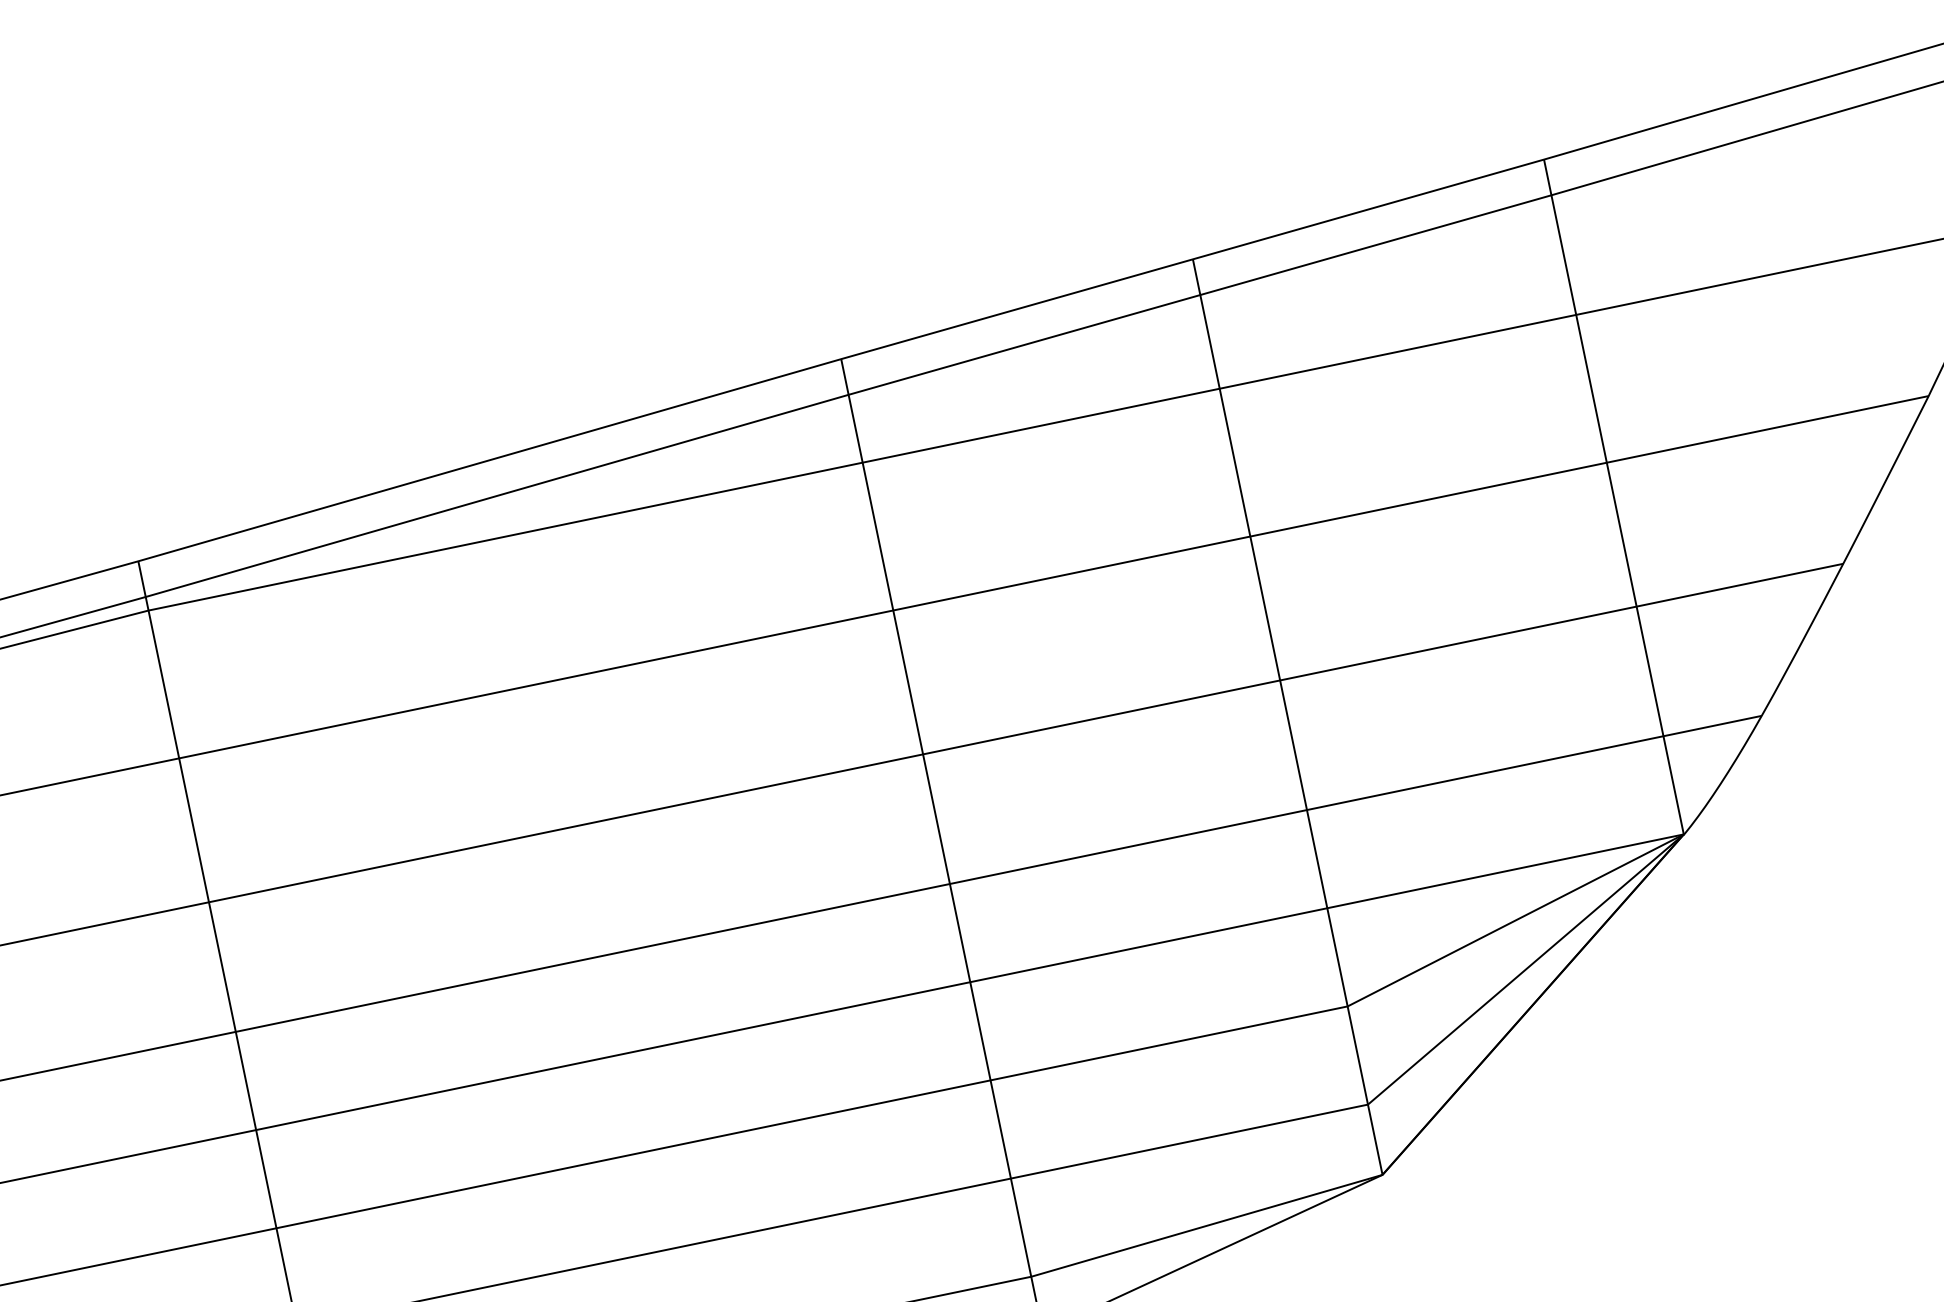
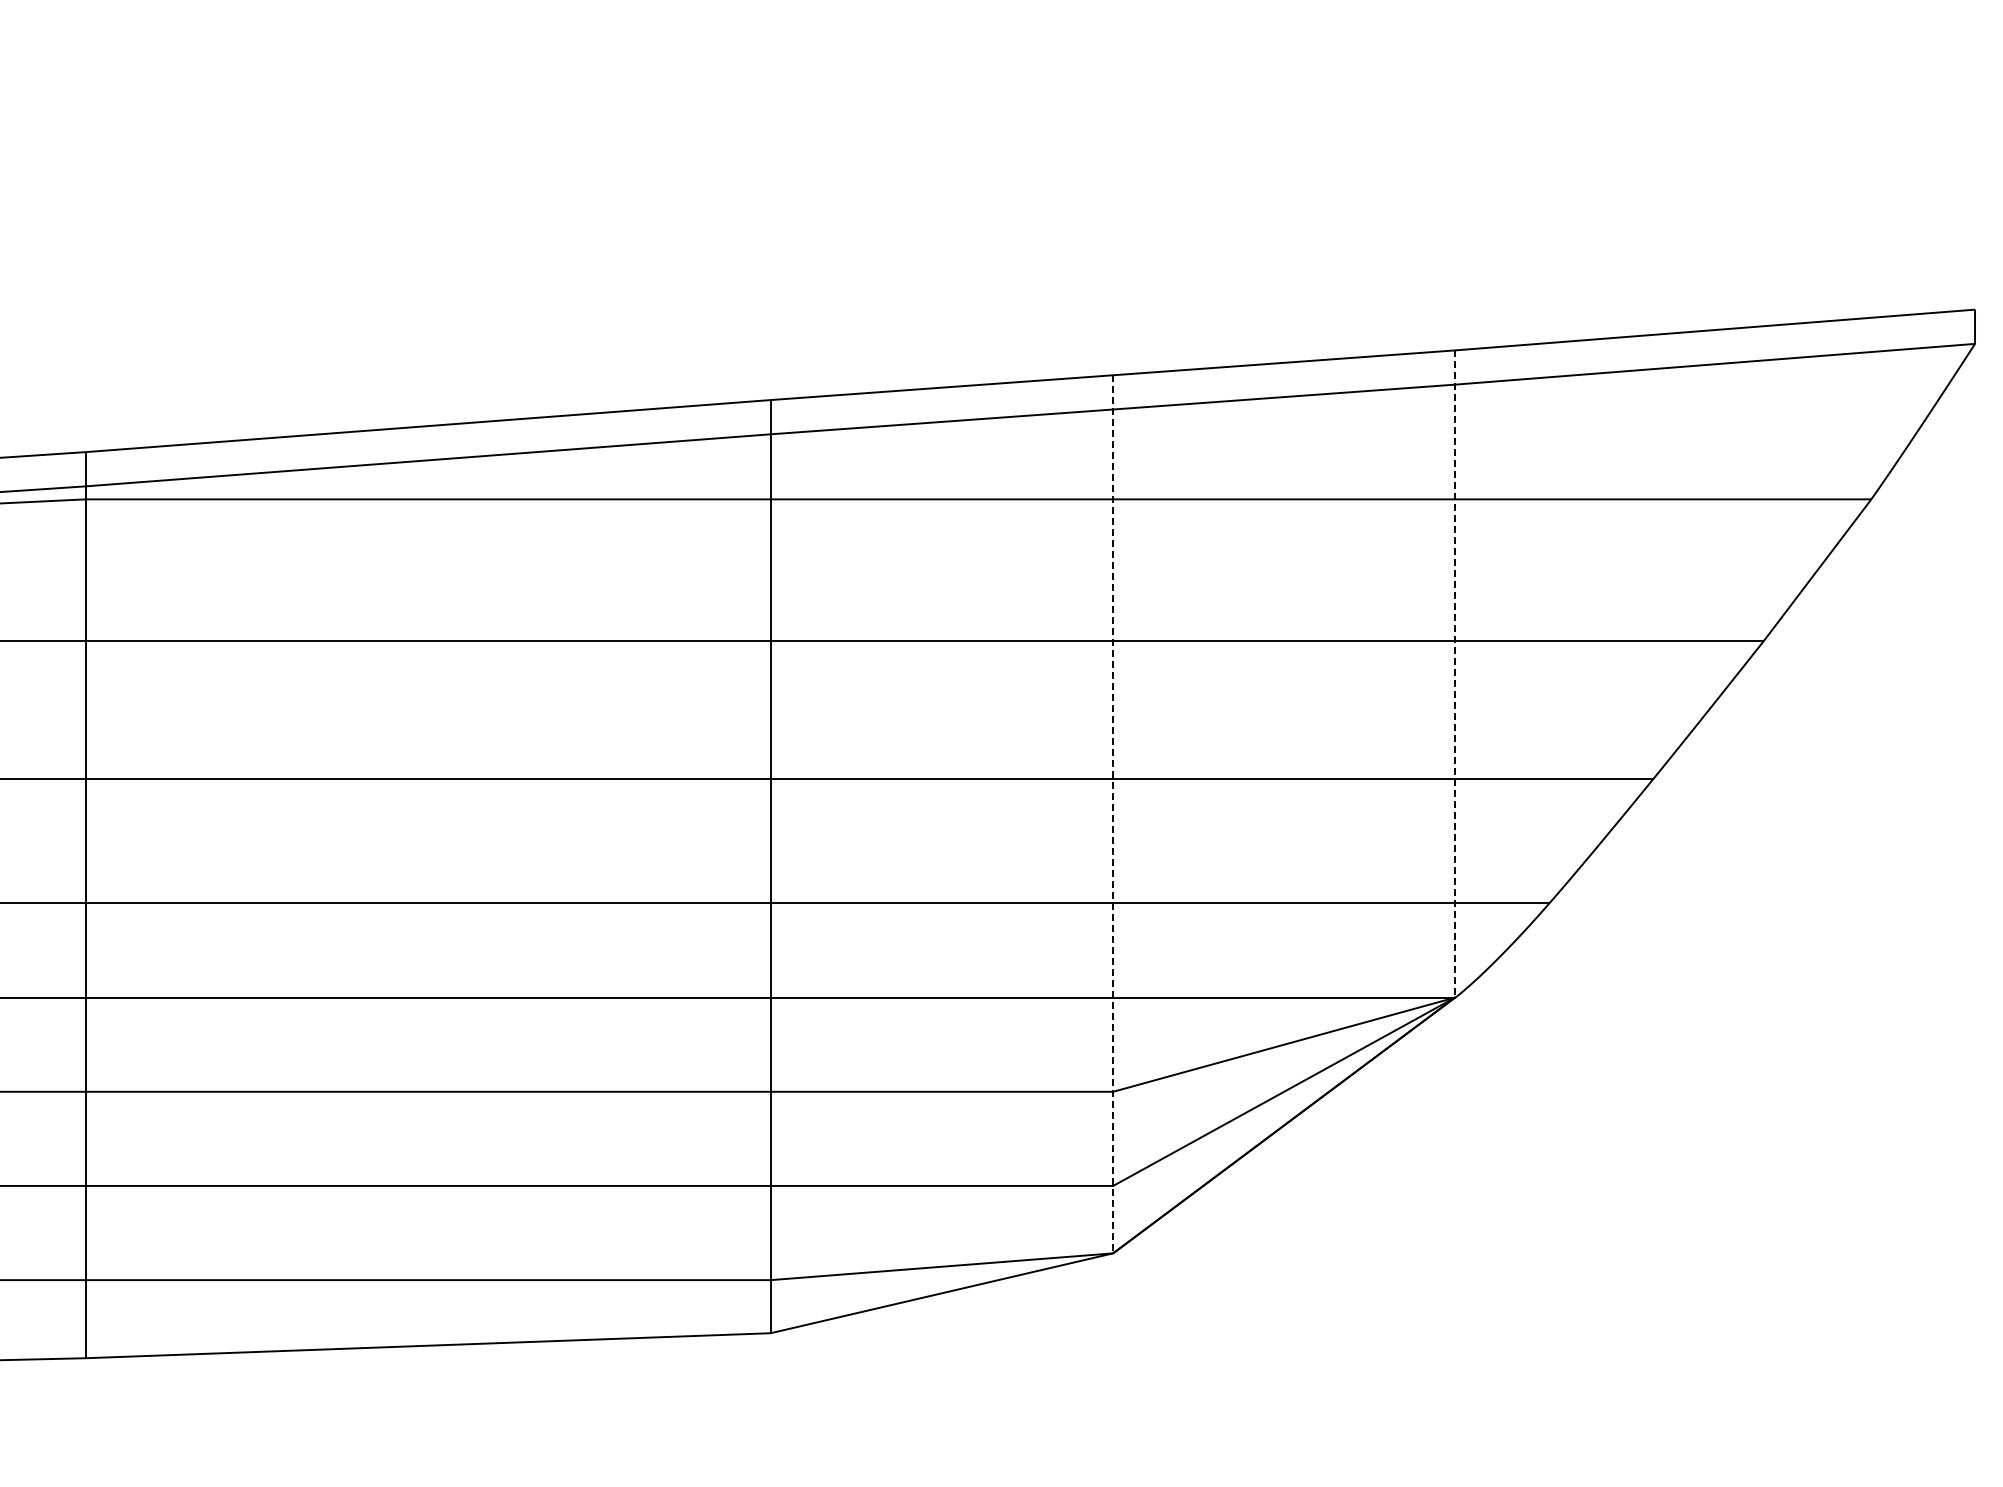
line: (1614, 497) -> (1455, 674), solid -> dashed
line: (1288, 717) -> (1113, 814), solid -> dashed

